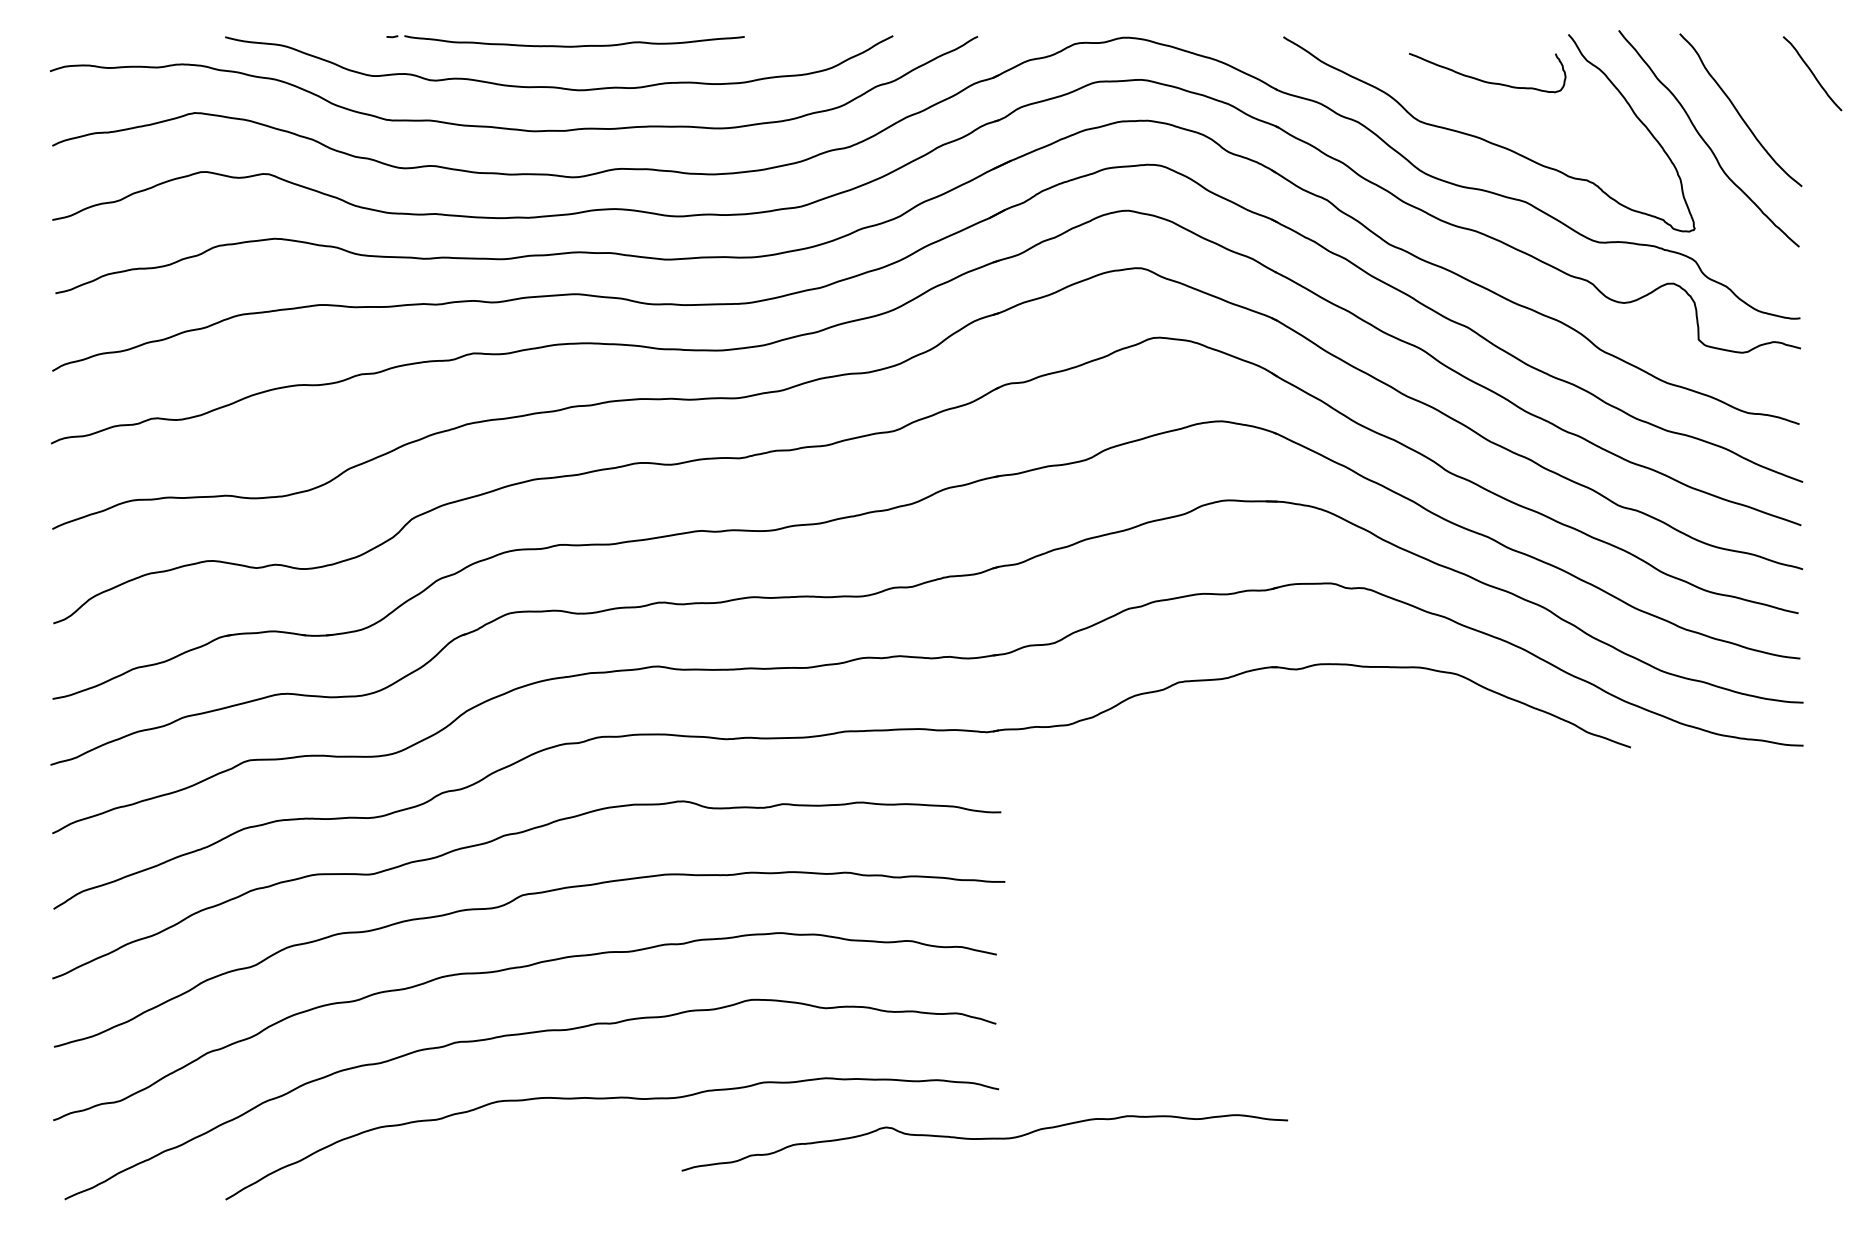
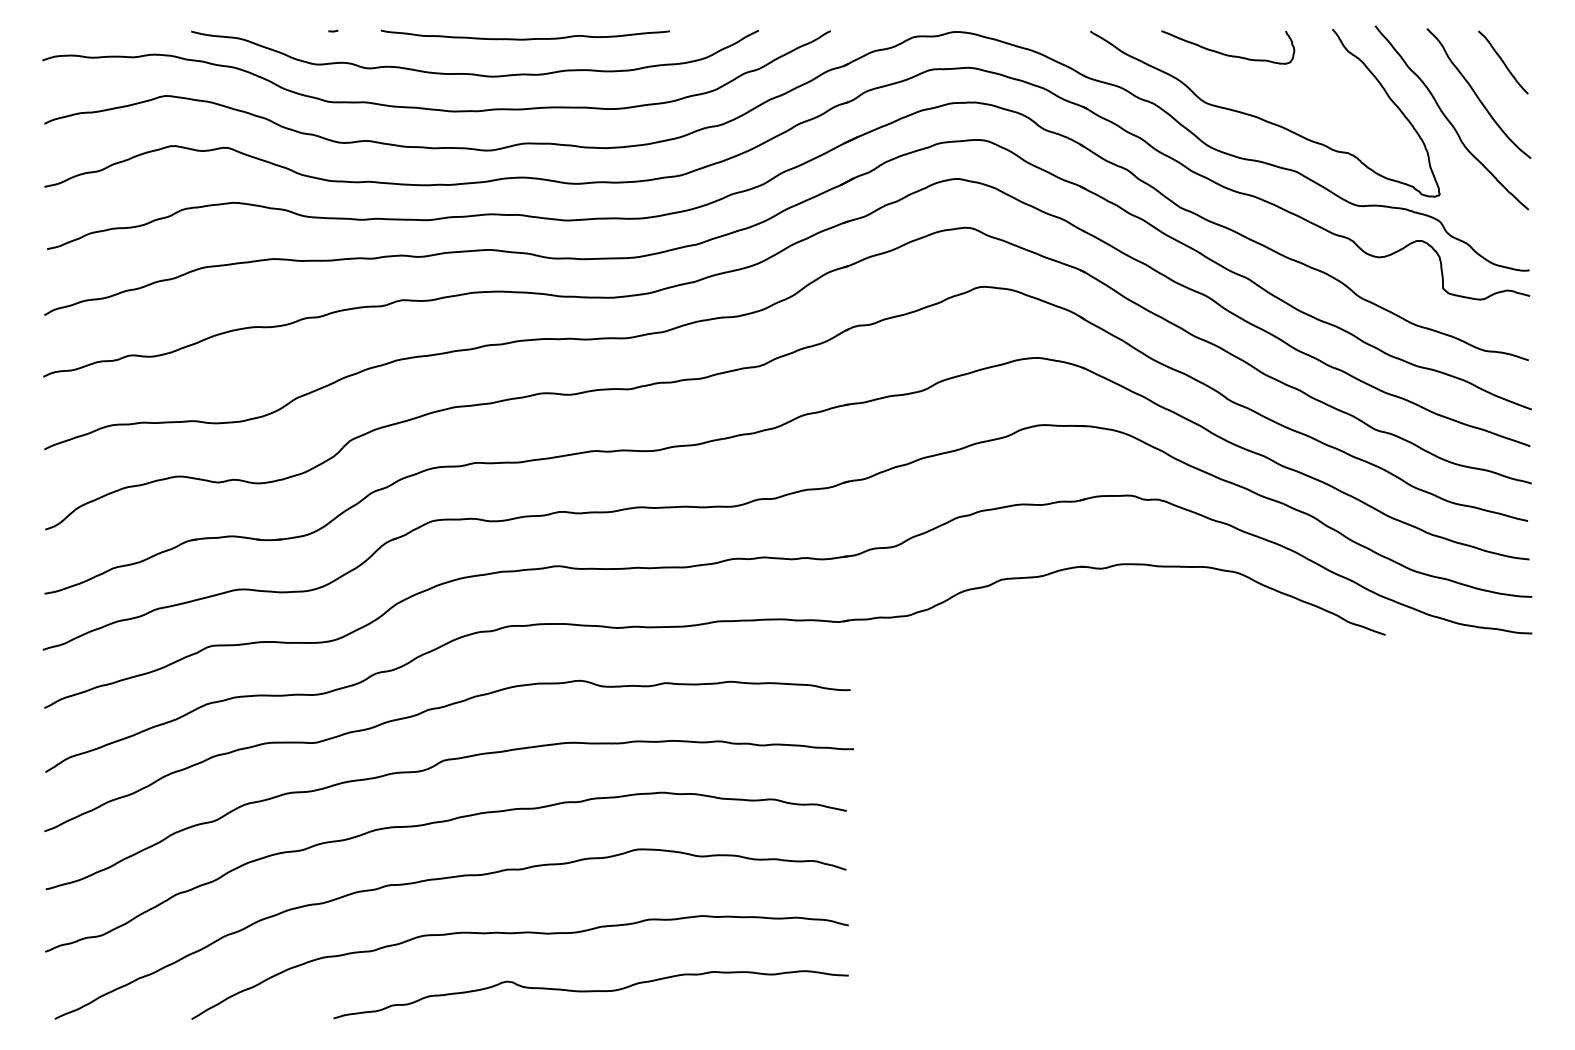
curve: (574, 45) -> (525, 38), moved
curve: (1812, 73) -> (1503, 62), moved
curve: (1484, 80) -> (1225, 53), moved
curve: (984, 1139) -> (590, 991), moved

